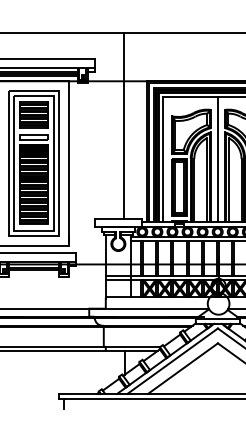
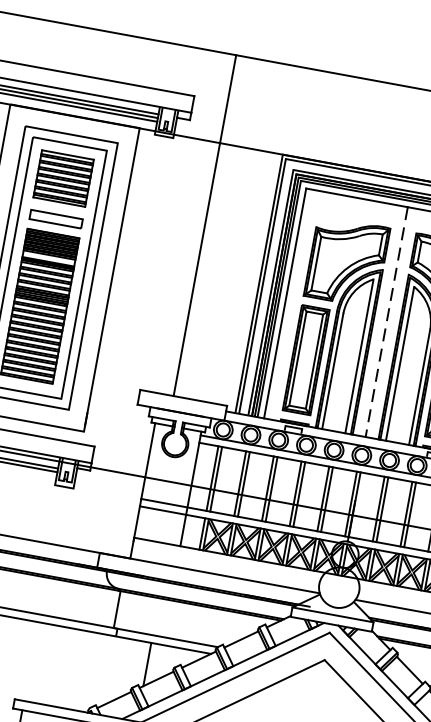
line: (123, 125) -> (204, 224), moved
line: (217, 159) -> (385, 322), solid -> dashed

